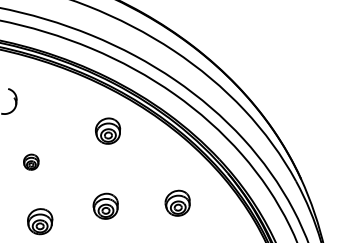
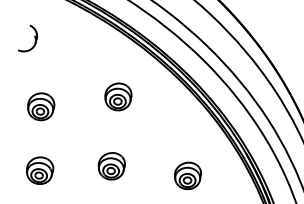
part: (108, 130) -> (118, 96), moved
part: (31, 161) -> (41, 105), size x1.67

